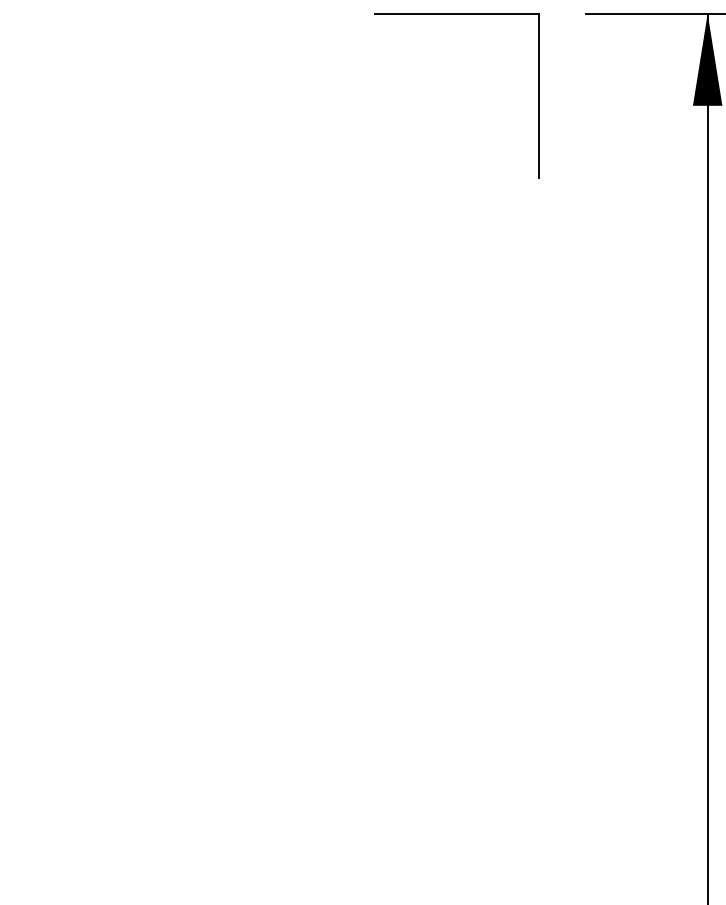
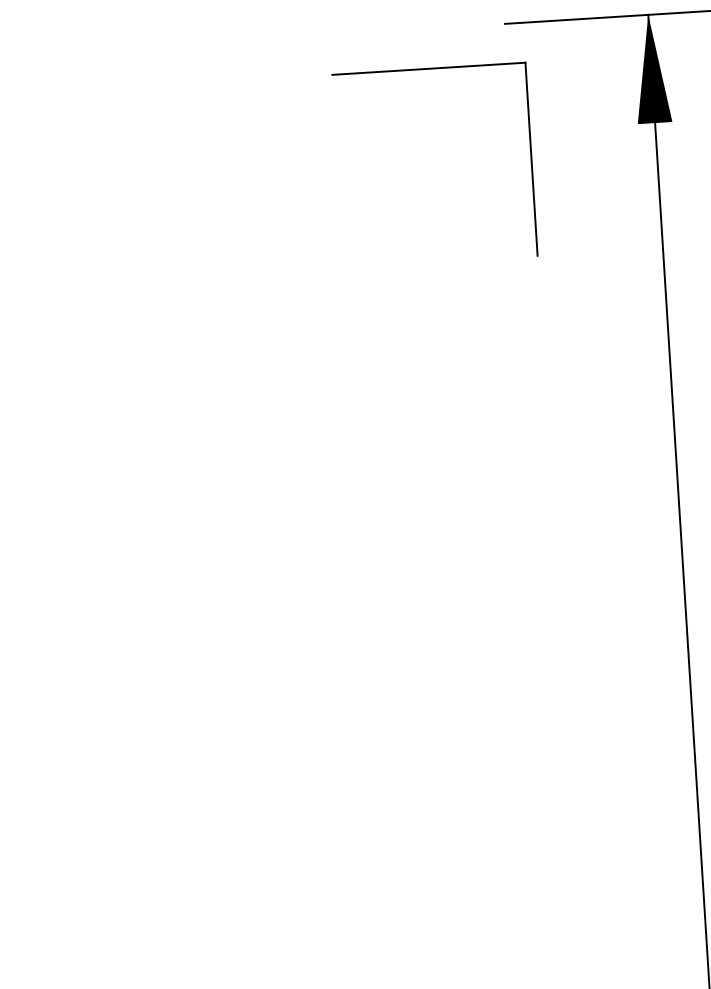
part: (456, 14) -> (428, 69), moved

